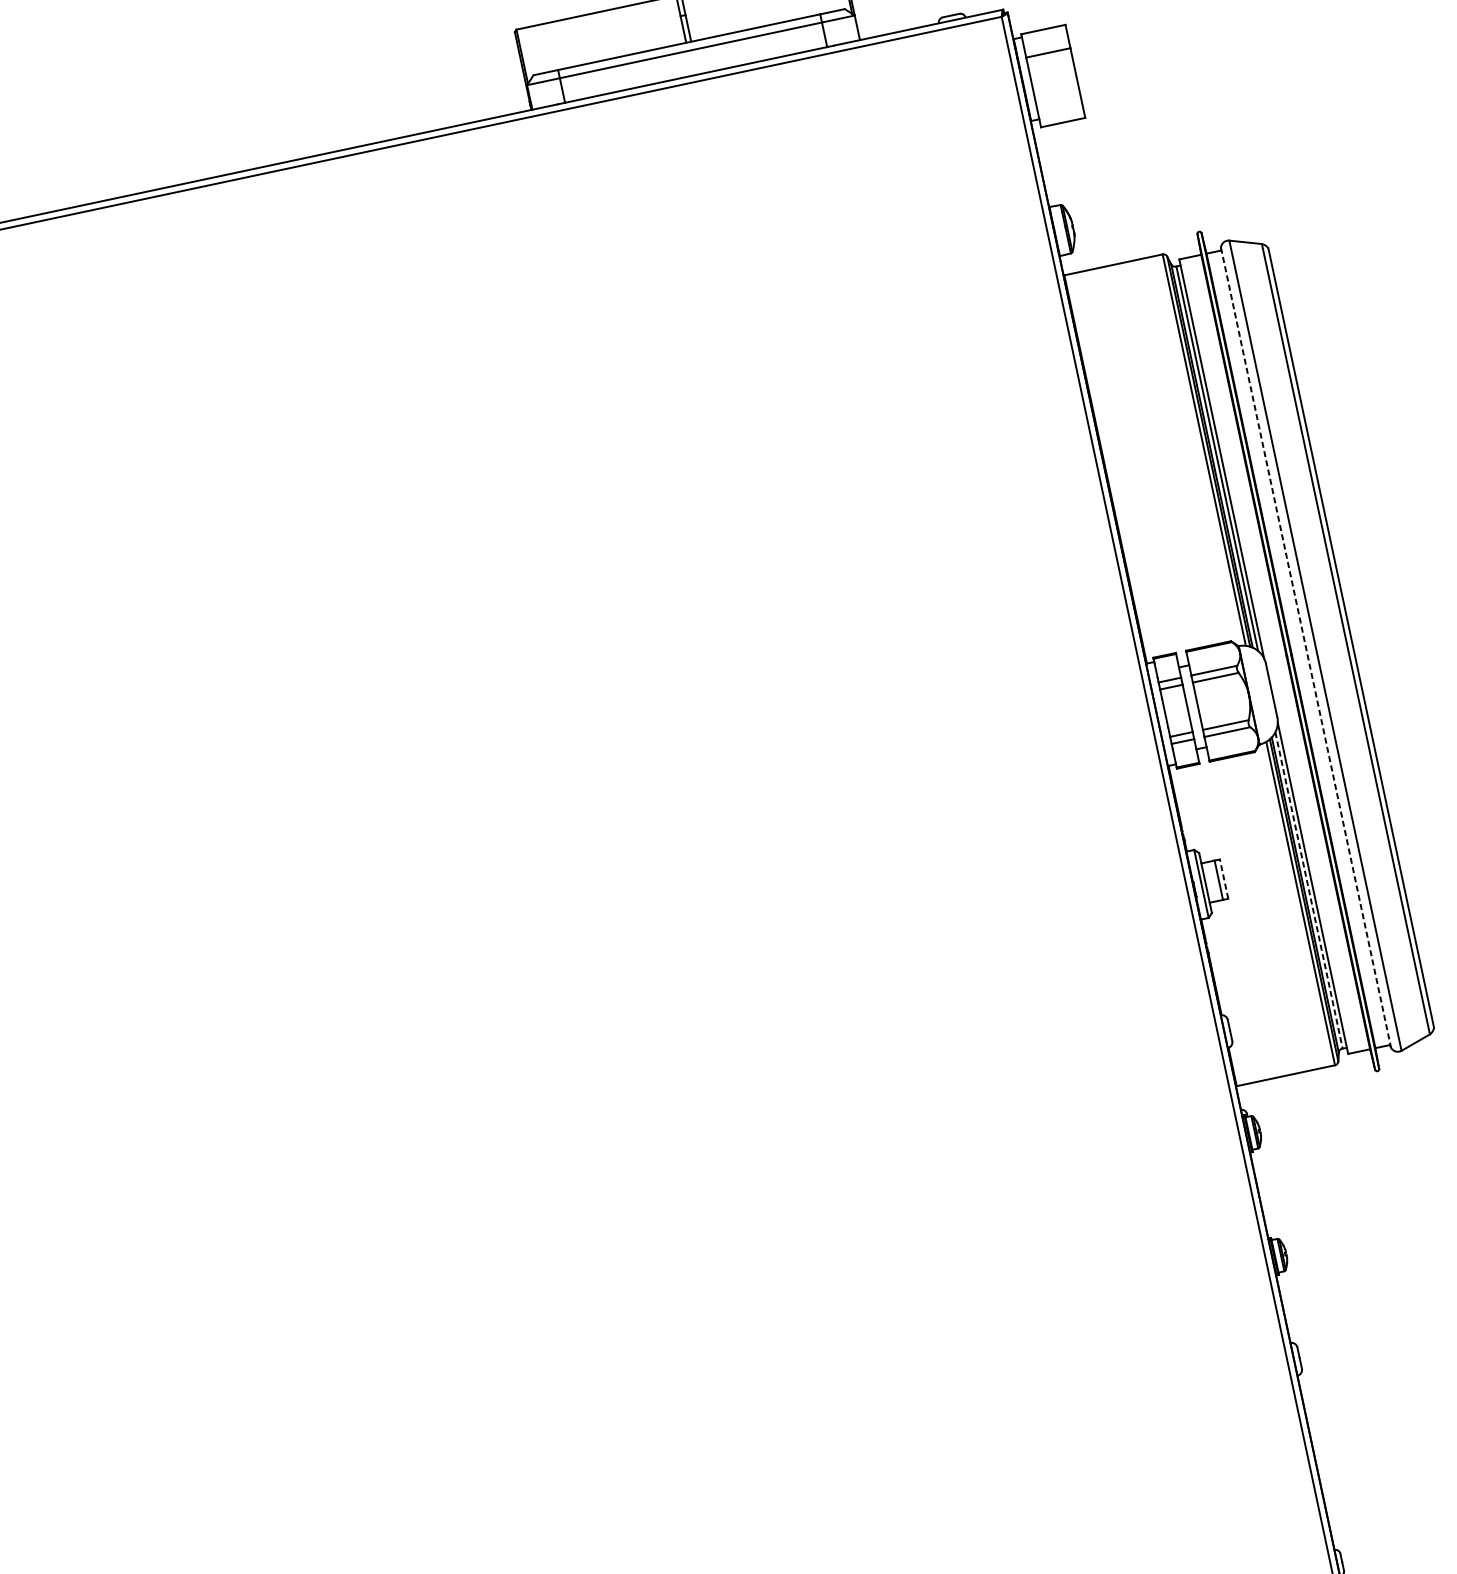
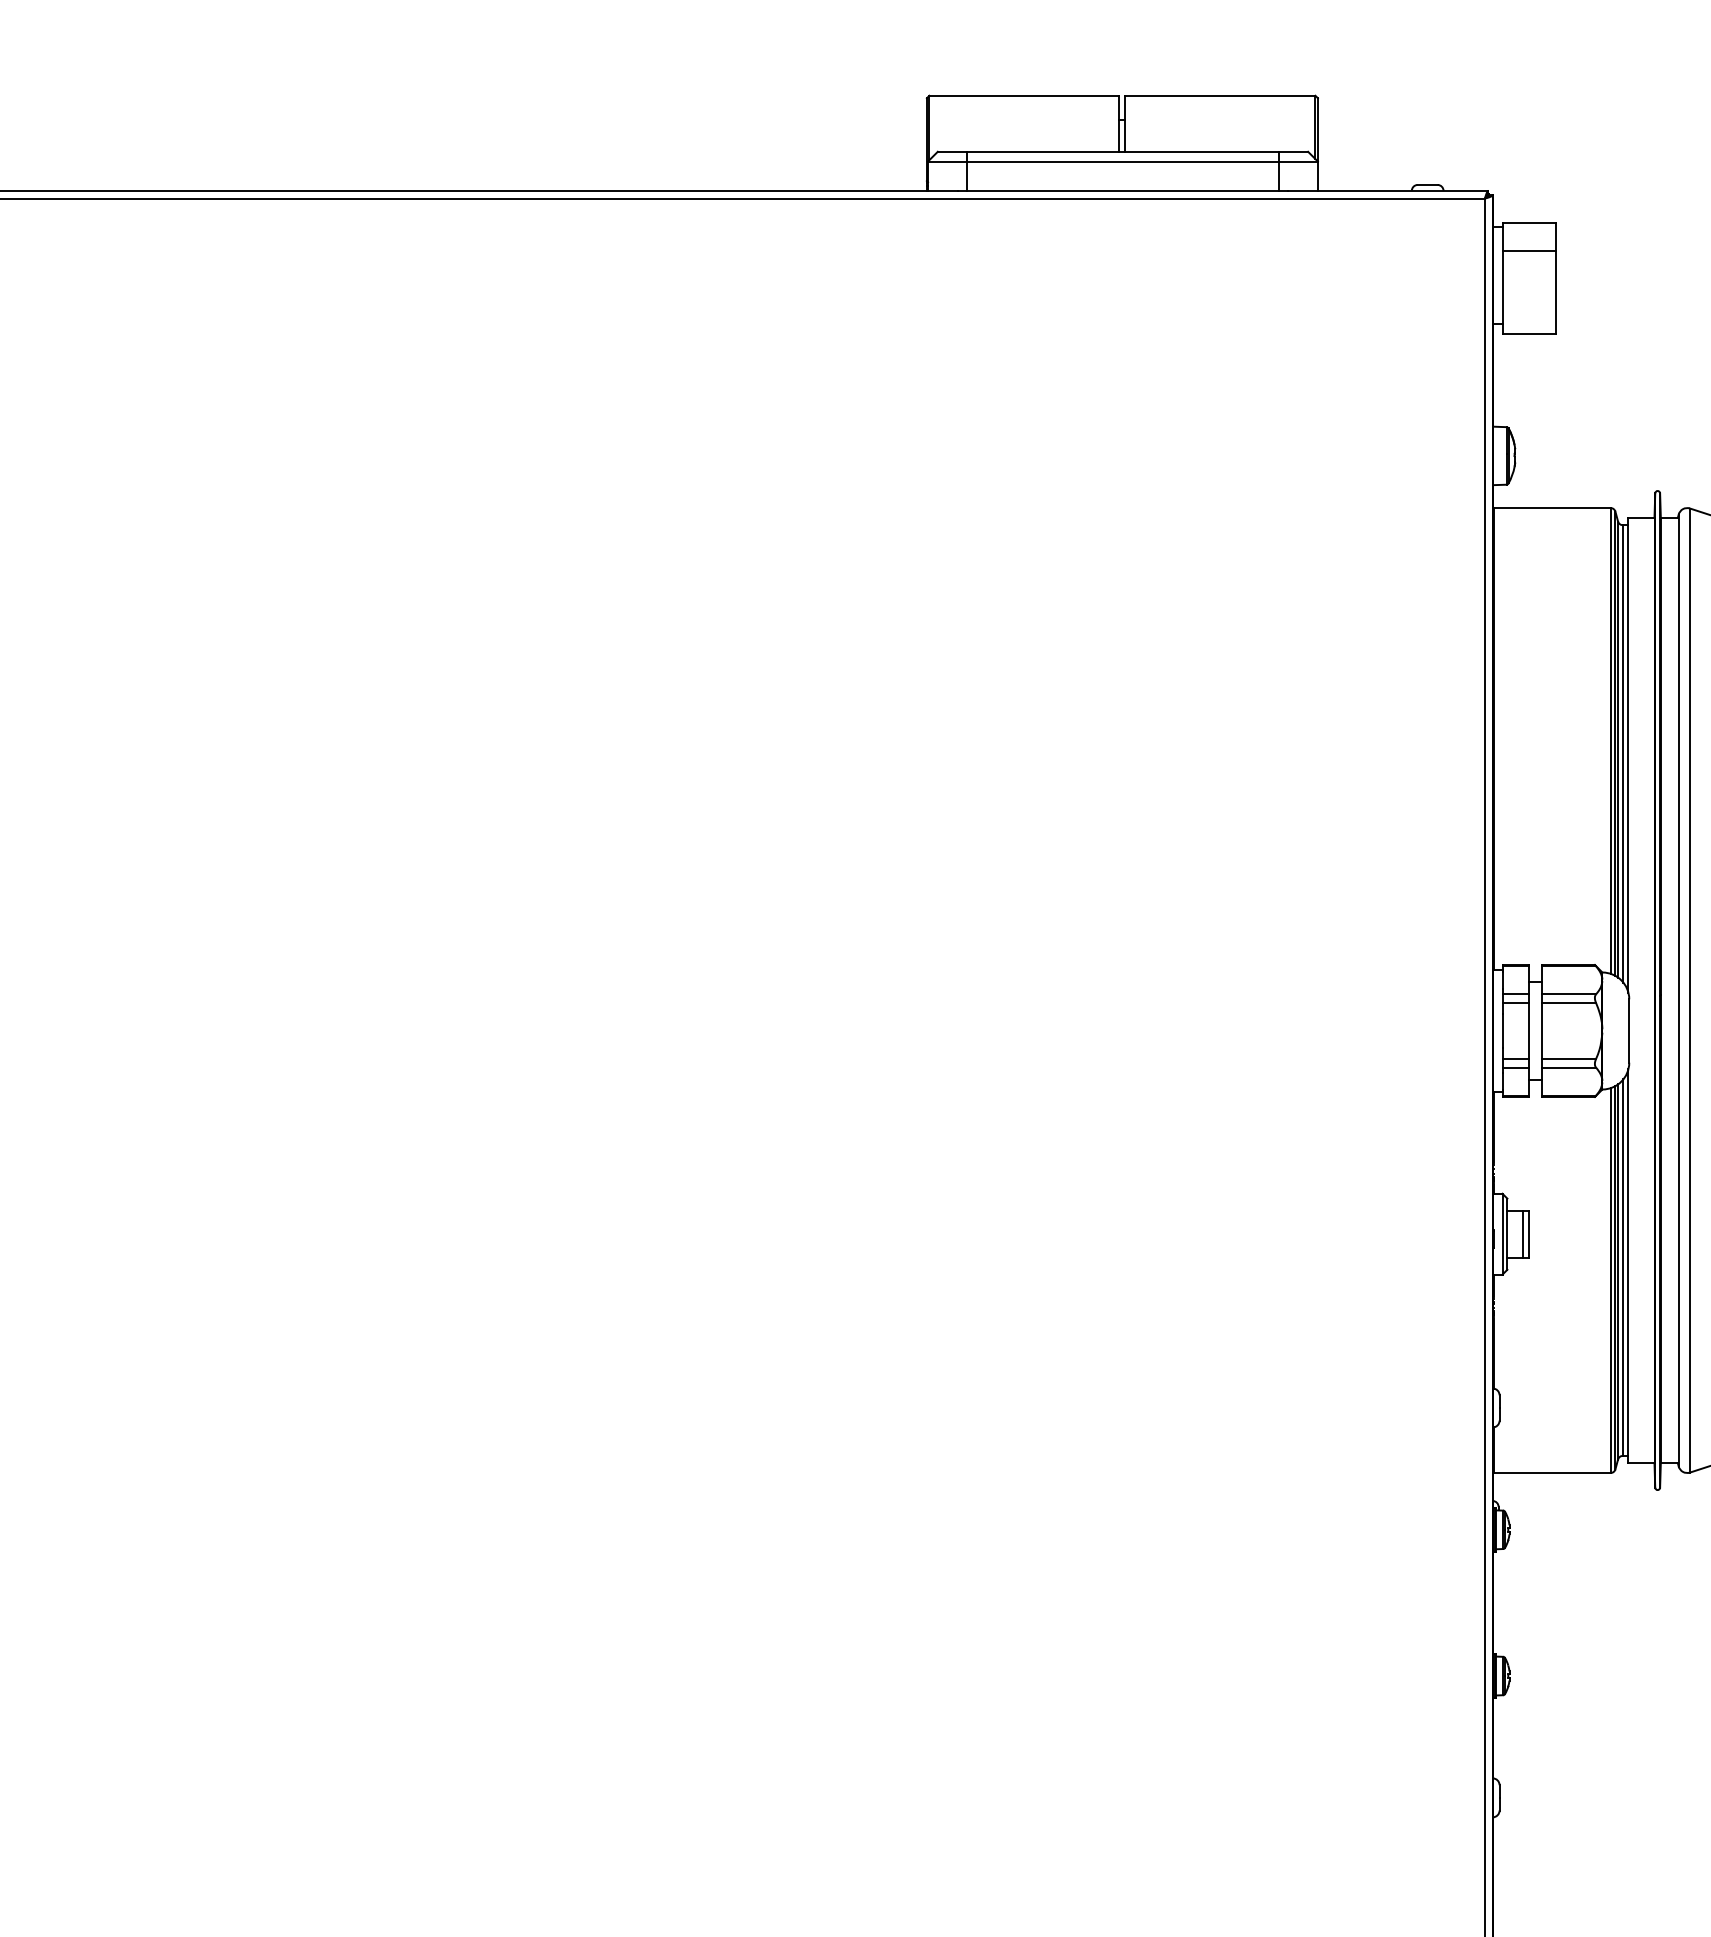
line: (1305, 647) -> (1678, 990), dashed -> solid
line: (1224, 878) -> (1529, 1233), dashed -> solid
line: (1309, 891) -> (1623, 1268), dashed -> solid

